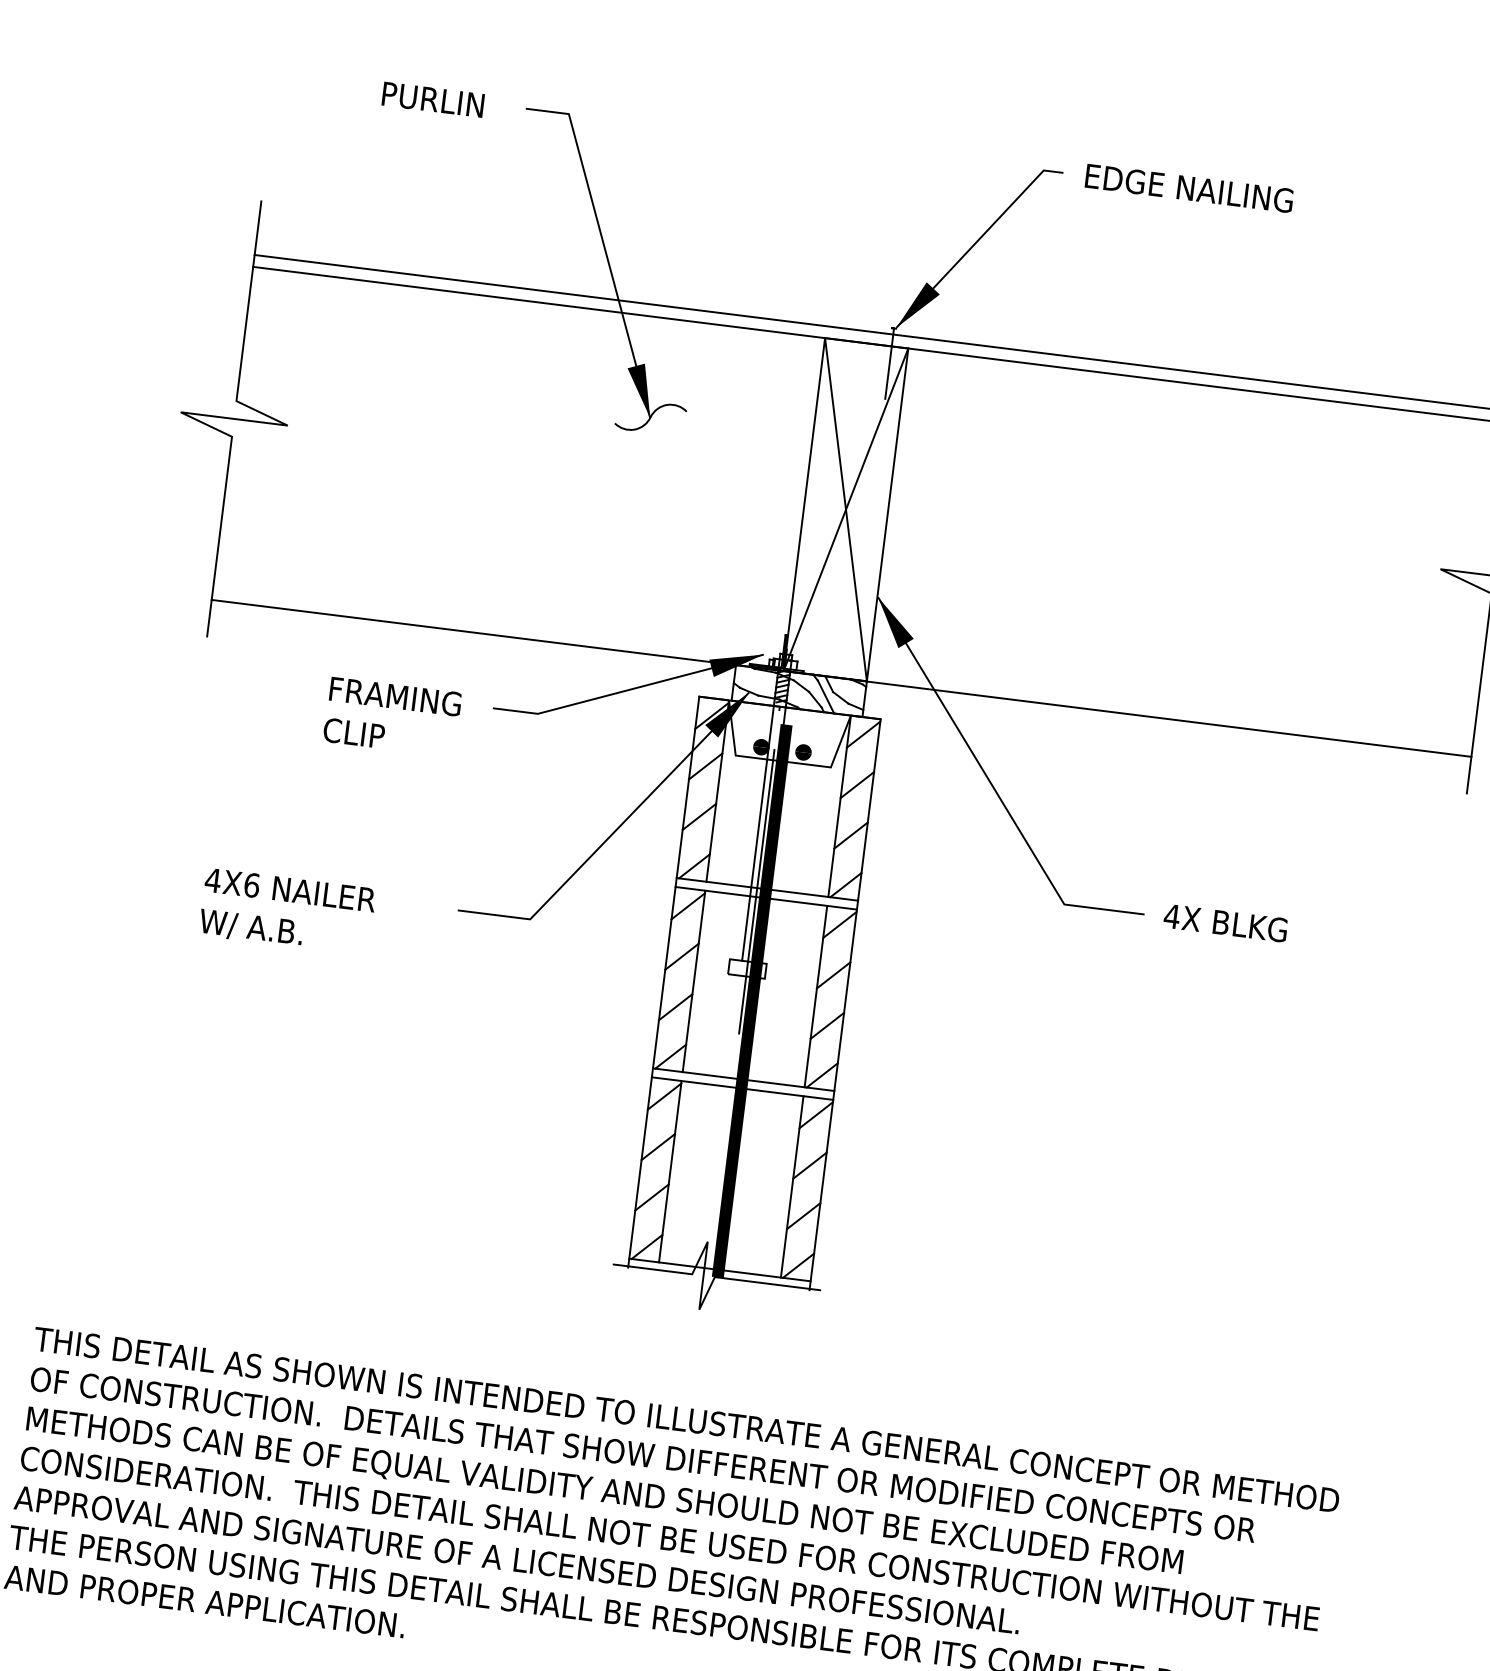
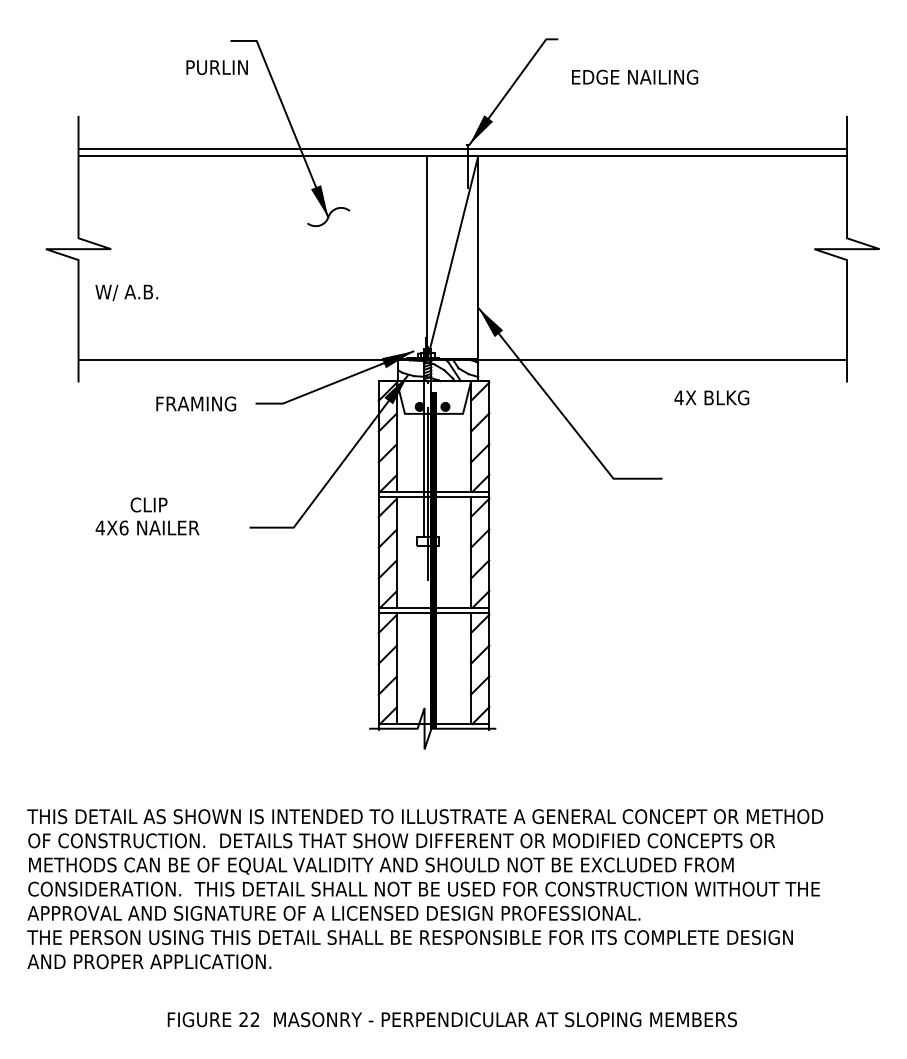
text: (432, 99) -> (216, 67), moved
text: (1190, 187) -> (635, 76), moved
line: (845, 508) -> (452, 257), removed
text: (353, 732) -> (148, 504), moved
text: (1225, 922) -> (711, 397), moved
text: (250, 927) -> (126, 292), moved

